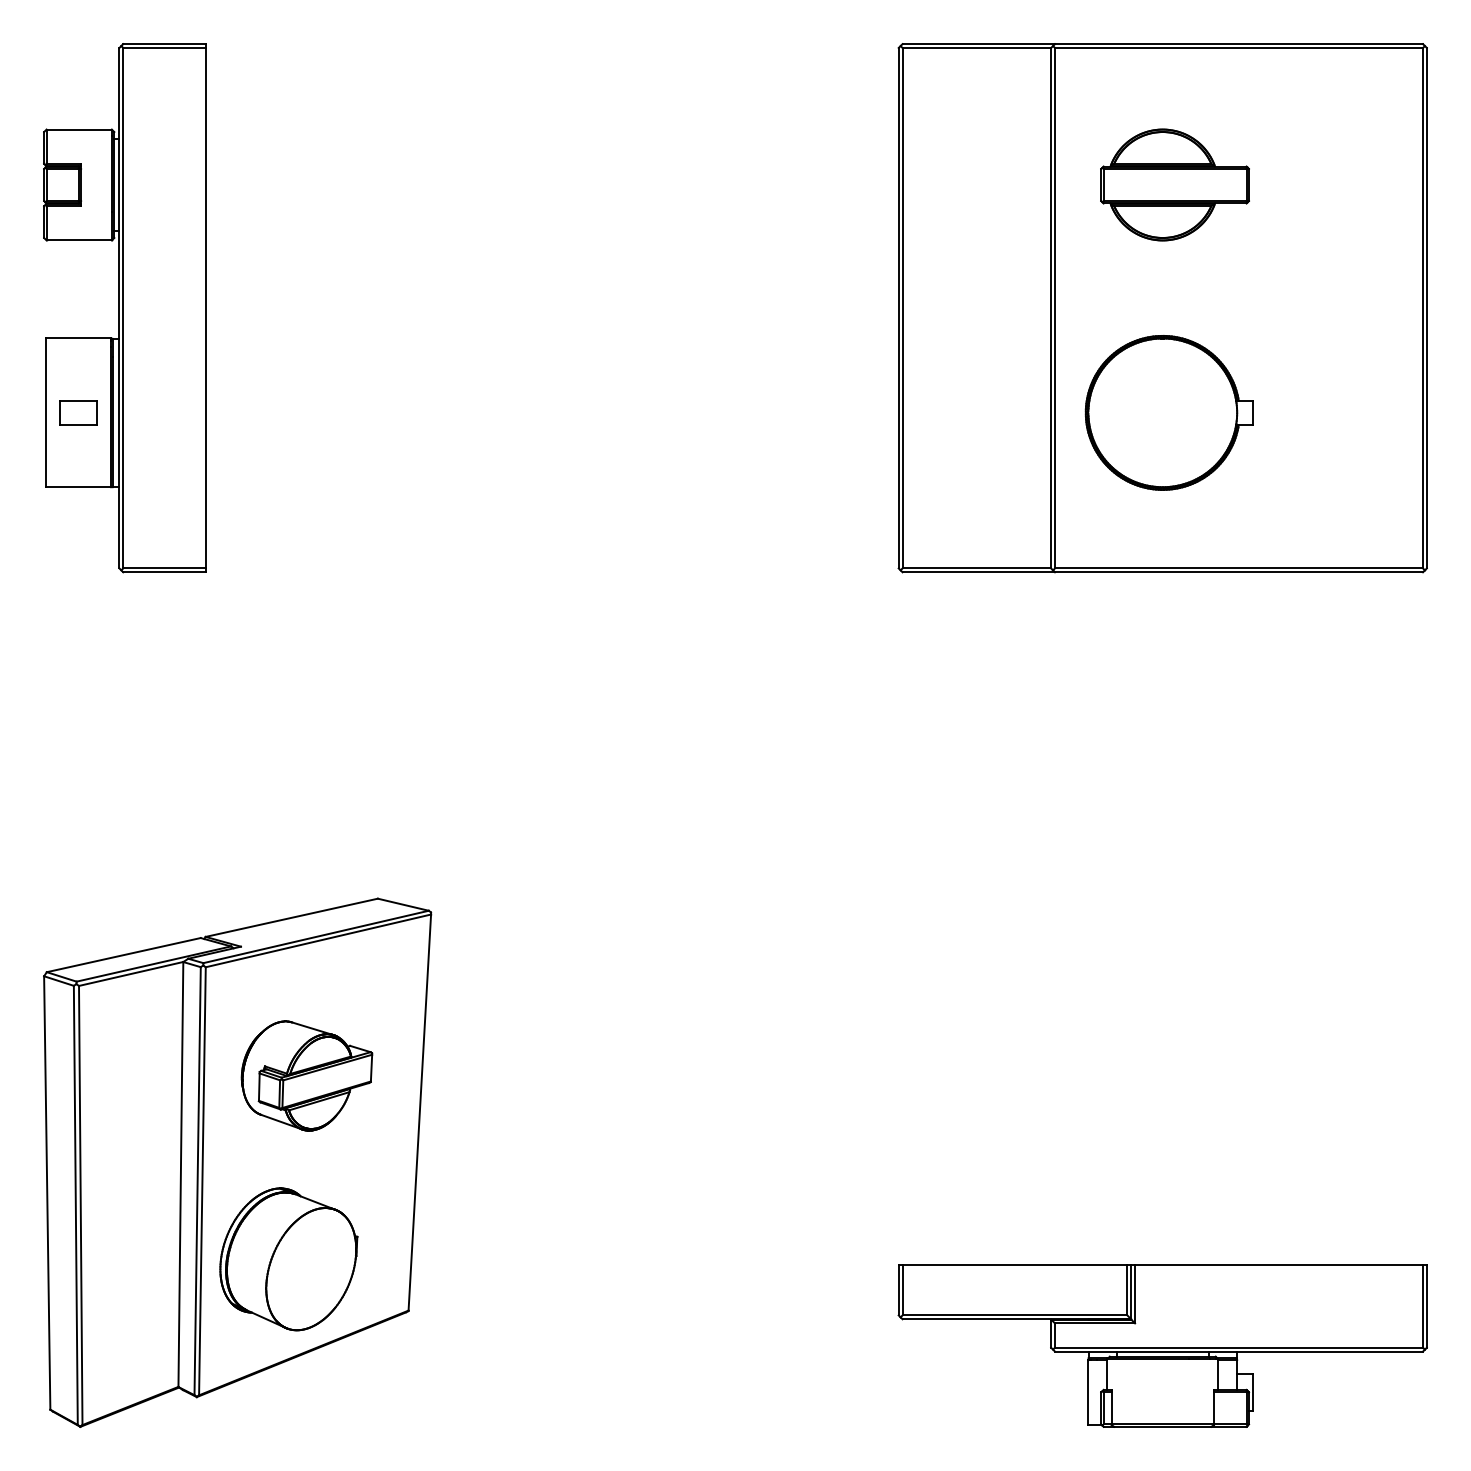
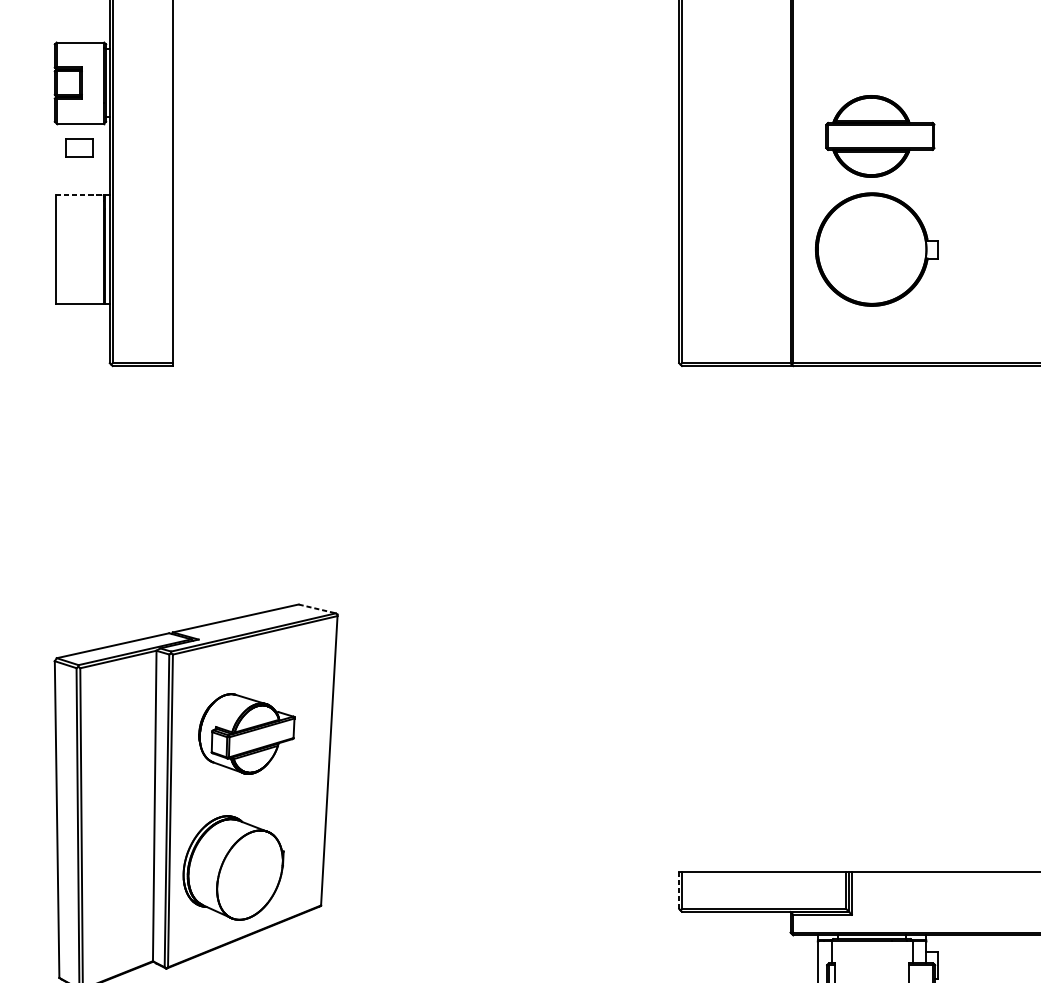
part: (1174, 184) -> (879, 136), moved
line: (78, 338) -> (79, 195), solid -> dashed
part: (78, 412) -> (79, 147), moved
line: (403, 904) -> (317, 608), solid -> dashed
line: (898, 1289) -> (679, 890), solid -> dashed

